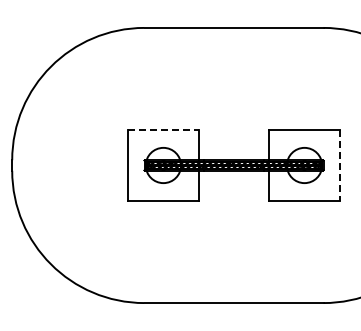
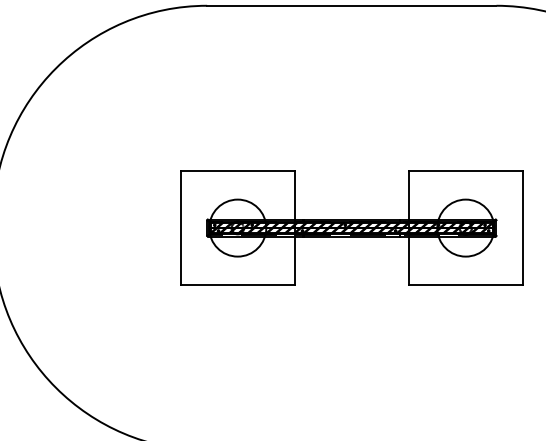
line: (163, 130) -> (237, 171), dashed -> solid
line: (339, 165) -> (522, 228), dashed -> solid

